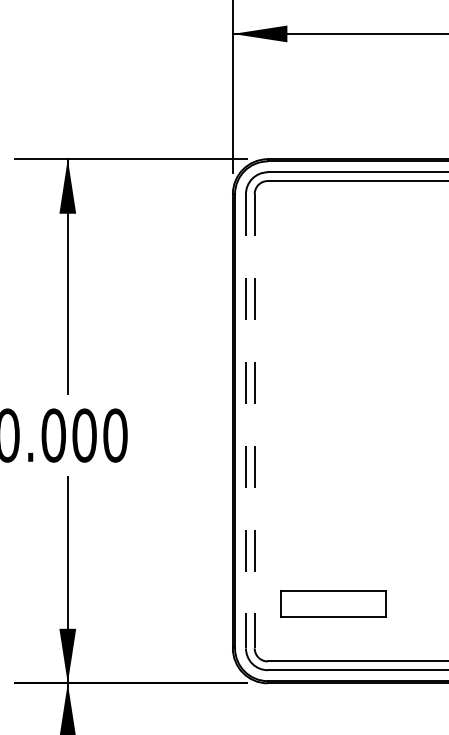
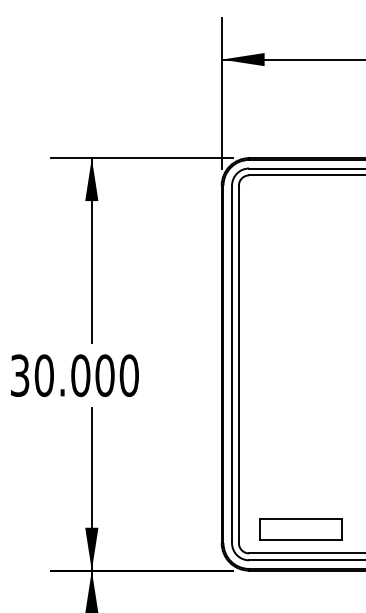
line: (246, 421) -> (232, 364), dashed -> solid
line: (254, 421) -> (238, 364), dashed -> solid
part: (332, 604) -> (300, 529), moved

